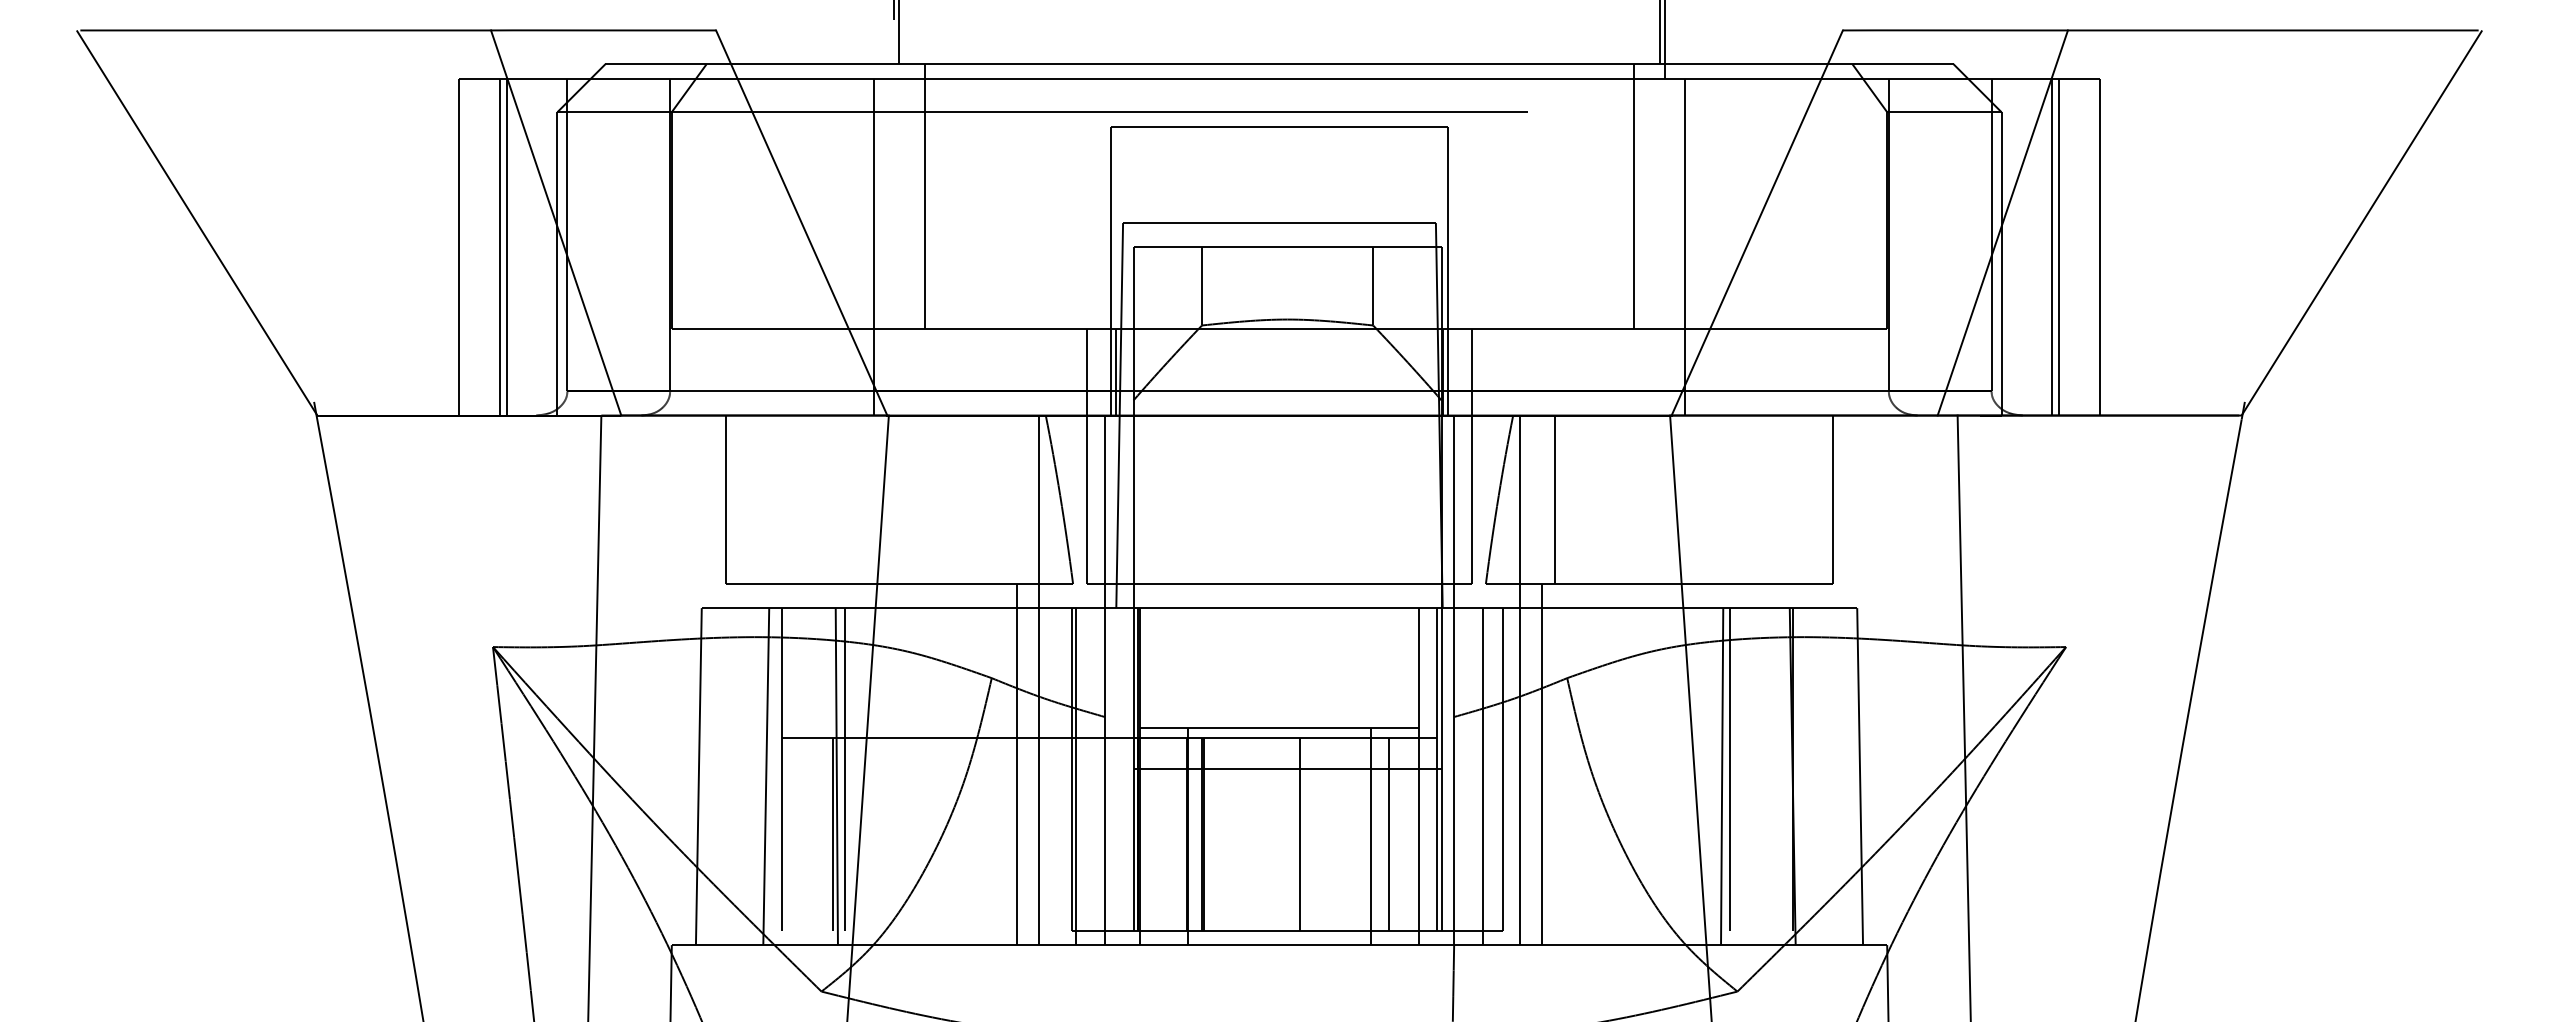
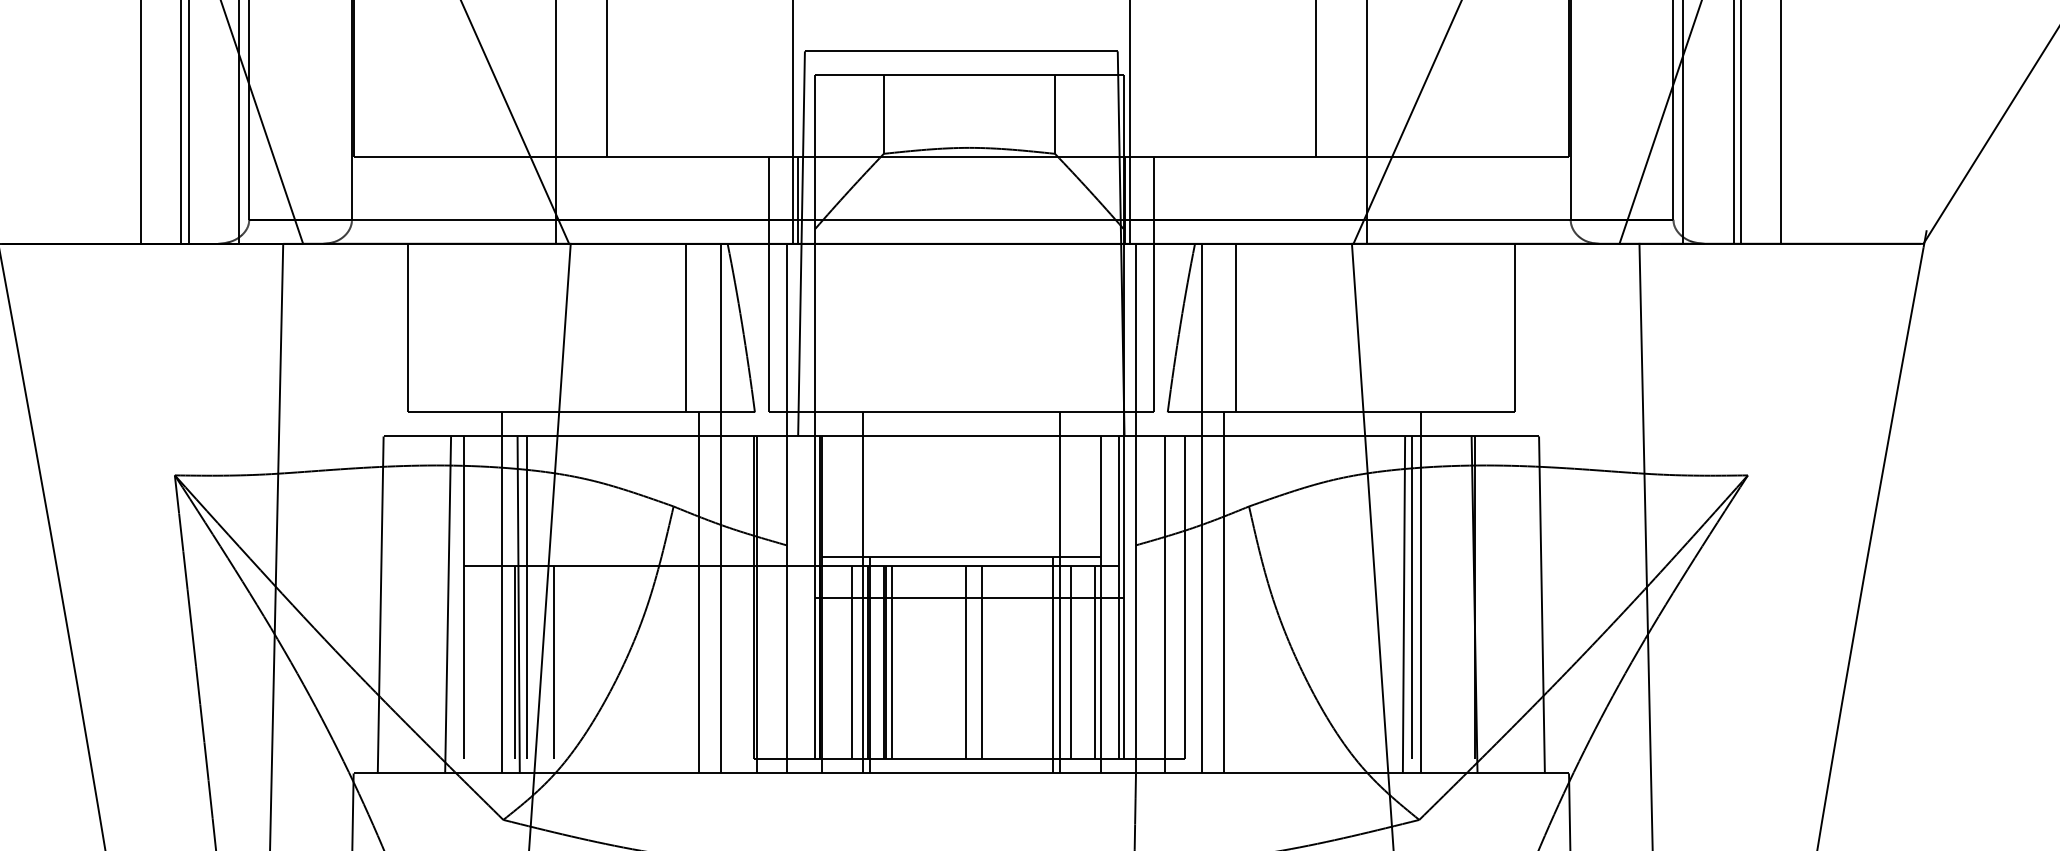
line: (1004, 499) -> (686, 327), added
line: (819, 764) -> (501, 592), added
line: (1180, 764) -> (862, 592), added
line: (1378, 764) -> (1060, 592), added
line: (1739, 764) -> (1421, 592), added
line: (872, 834) -> (554, 662), added
line: (1170, 834) -> (852, 662), added
line: (1210, 834) -> (892, 662), added
line: (1284, 834) -> (966, 662), added
line: (1412, 834) -> (1094, 662), added

